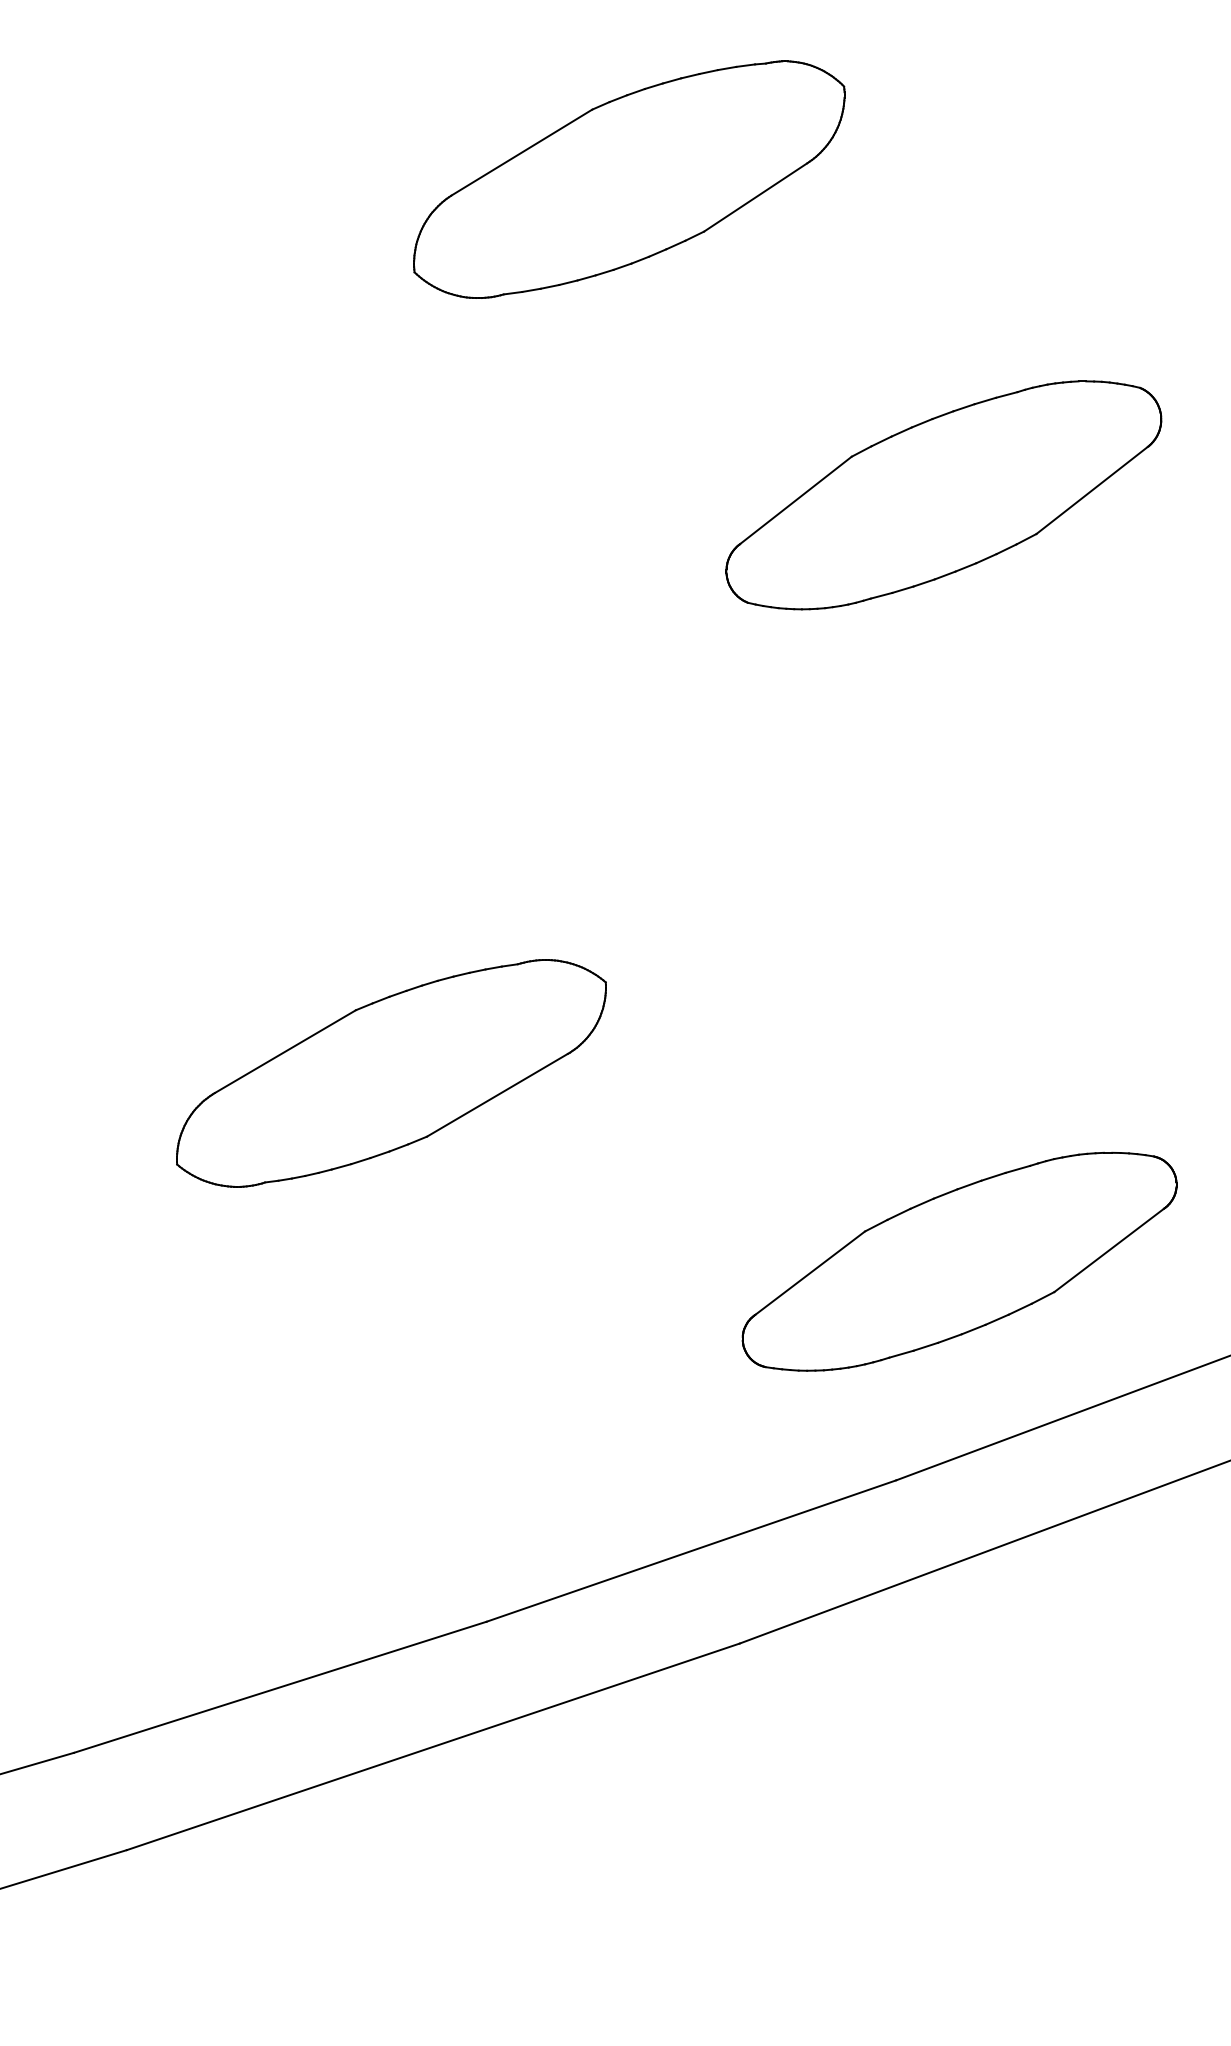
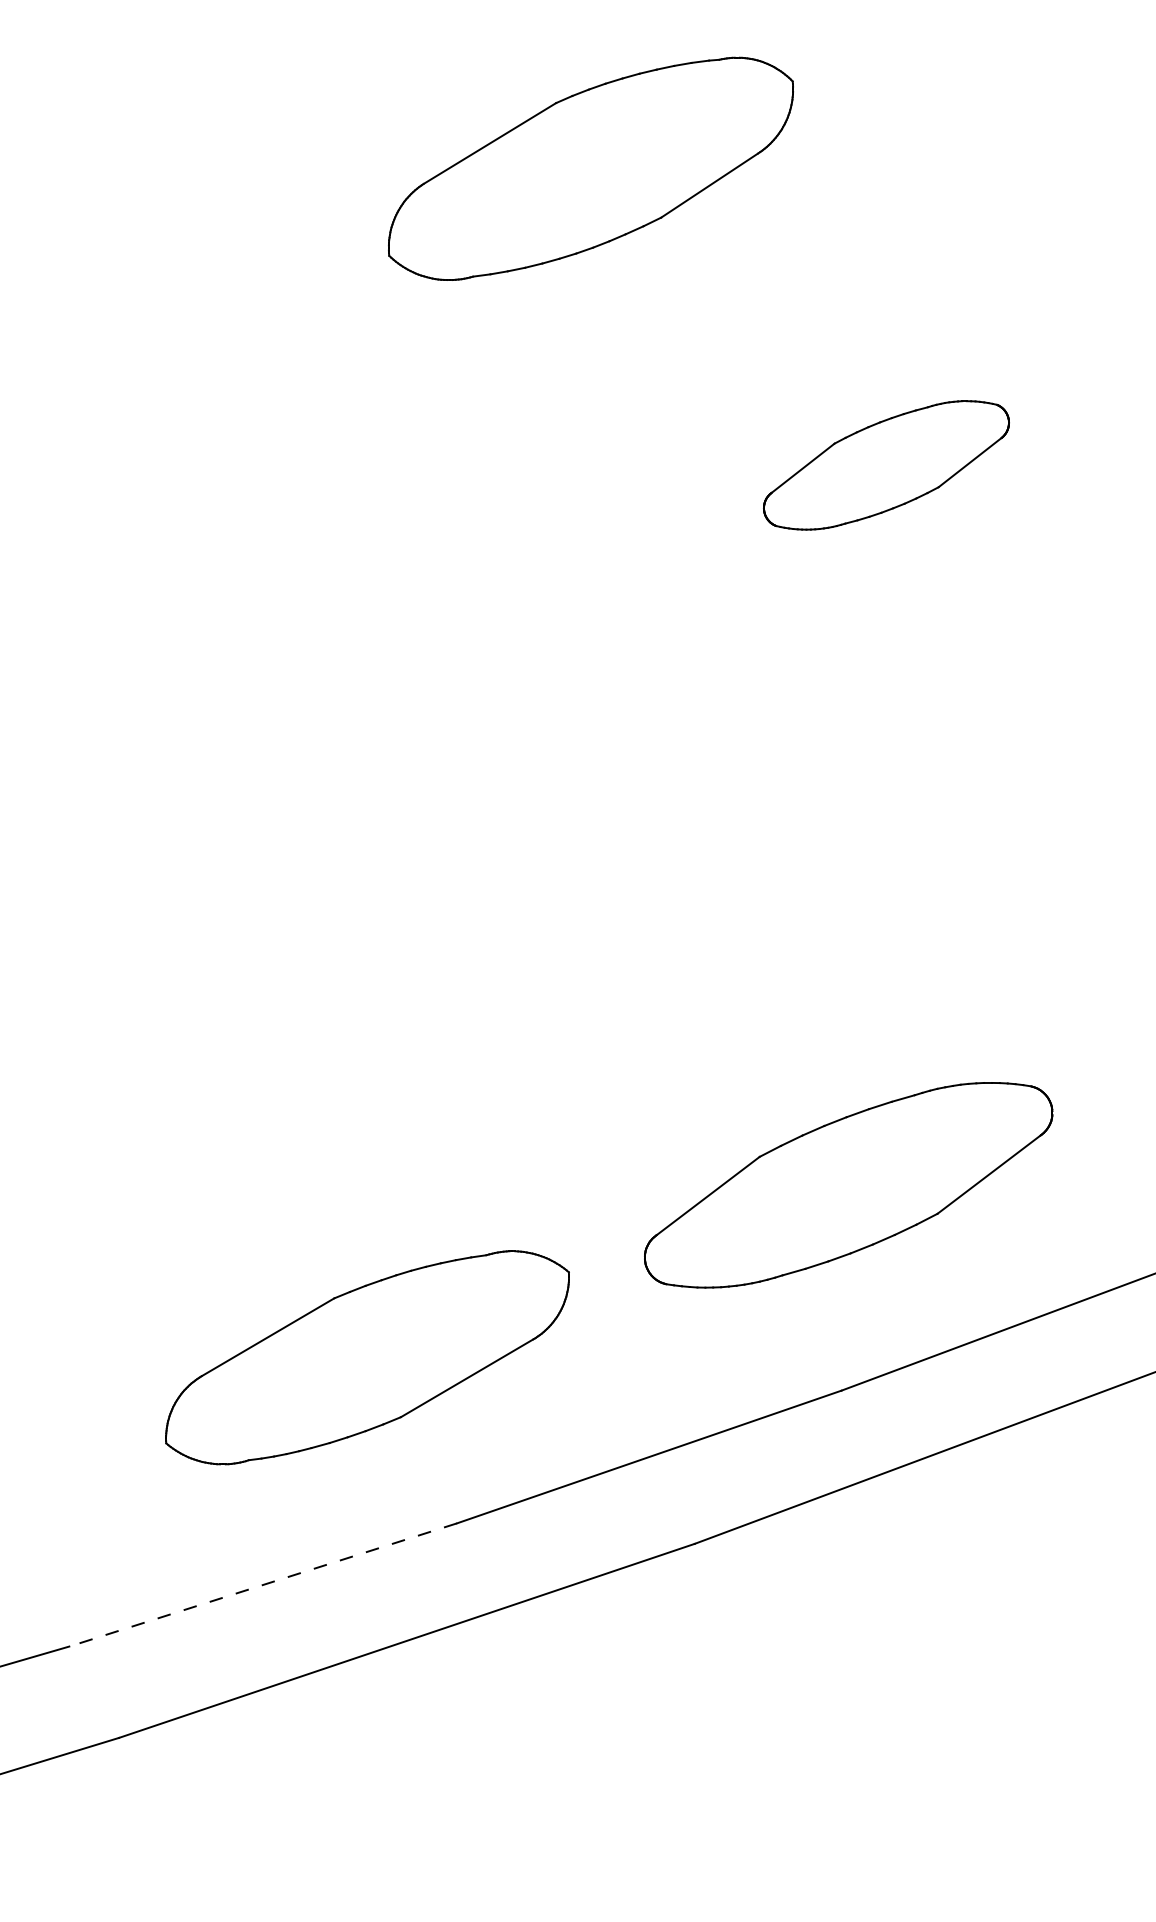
part: (943, 495) -> (886, 465), size x0.6
part: (391, 1073) -> (367, 1357), moved
part: (959, 1261) -> (848, 1185), moved
line: (280, 1687) -> (263, 1585), solid -> dashed

